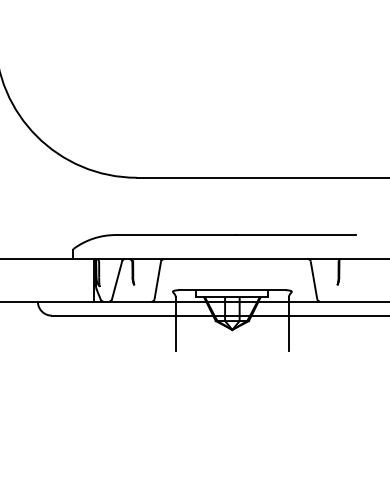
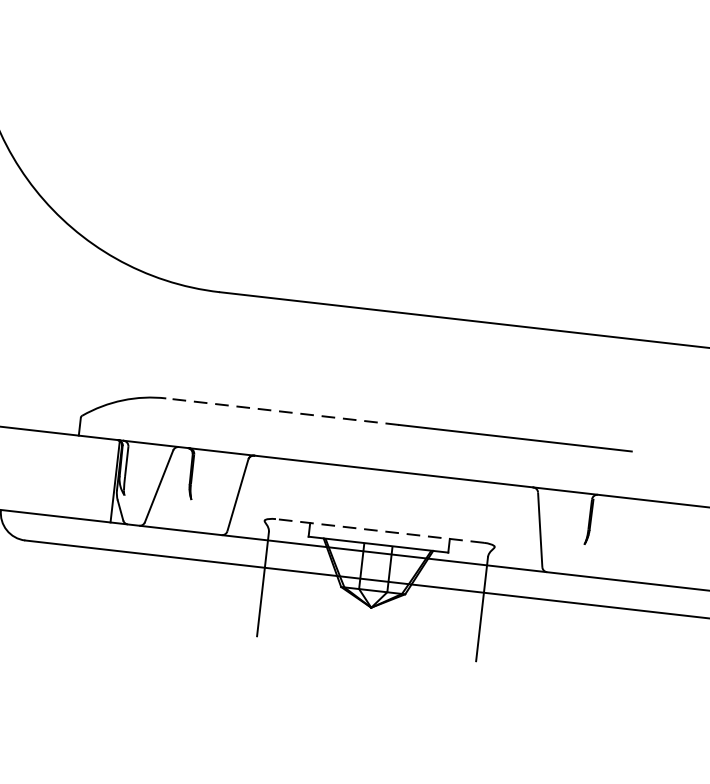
line: (175, 235) -> (282, 412), solid -> dashed
line: (232, 290) -> (380, 531), solid -> dashed

